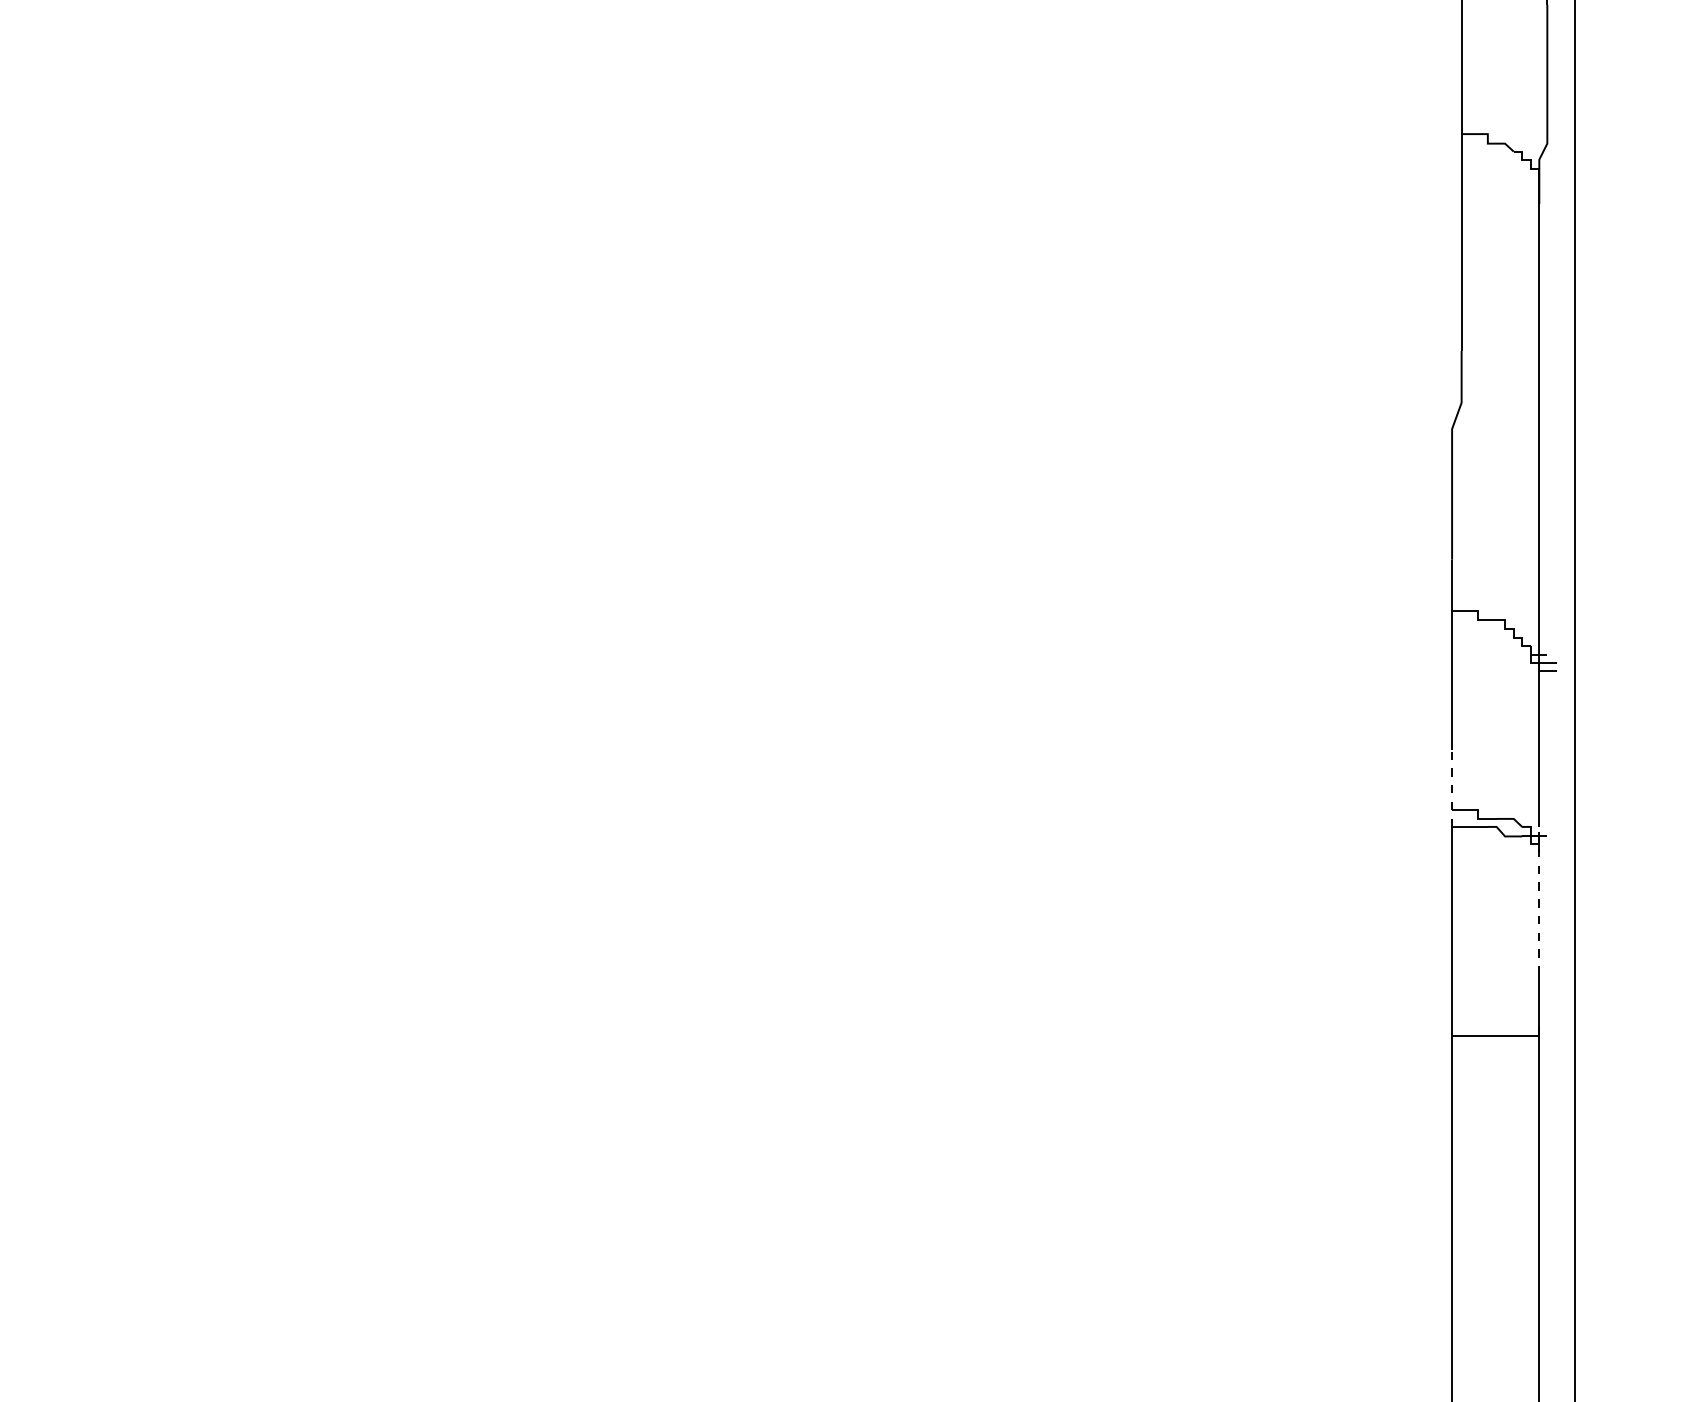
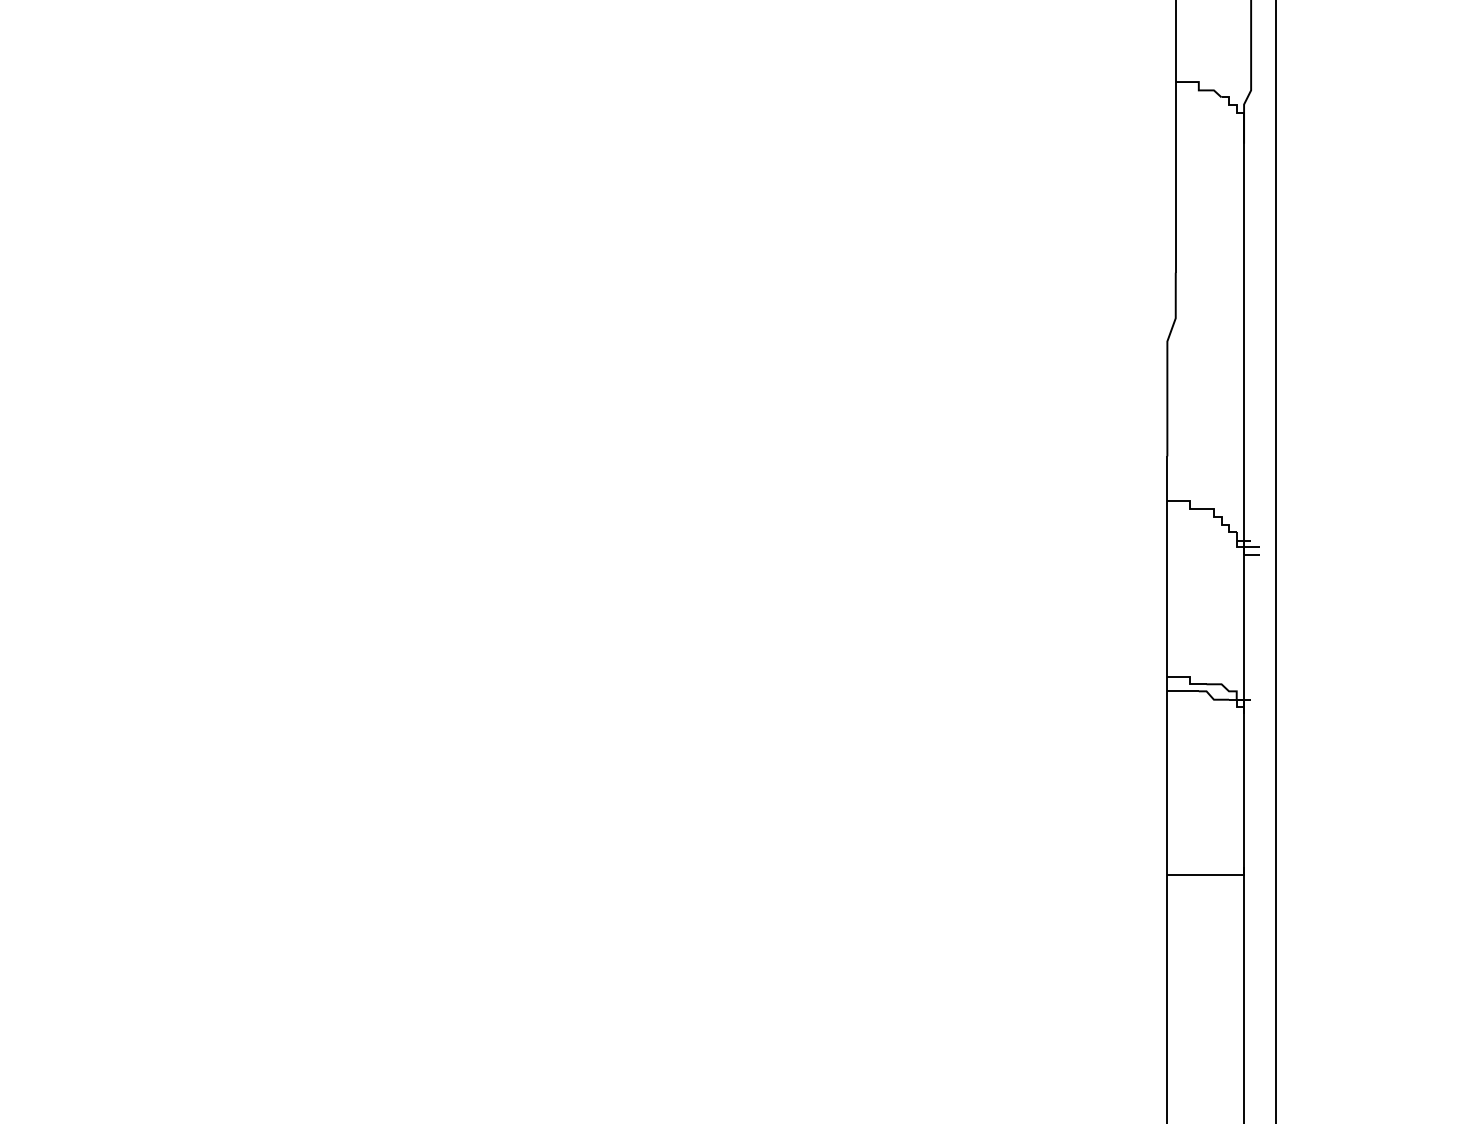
line: (1452, 788) -> (1167, 657), dashed -> solid
line: (1539, 900) -> (1244, 756), dashed -> solid

